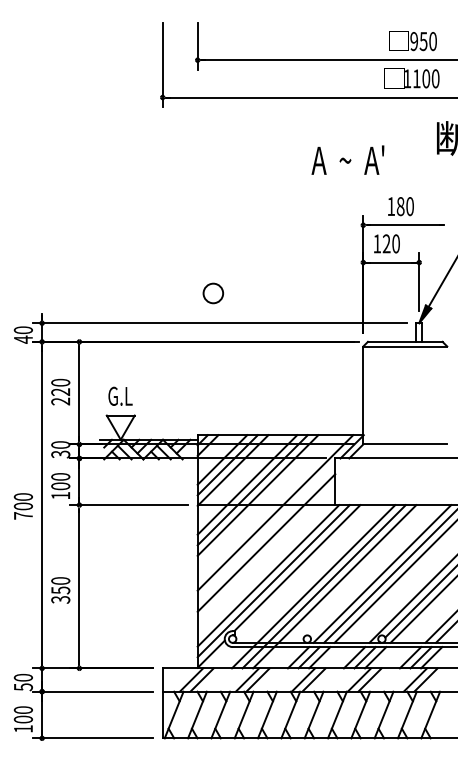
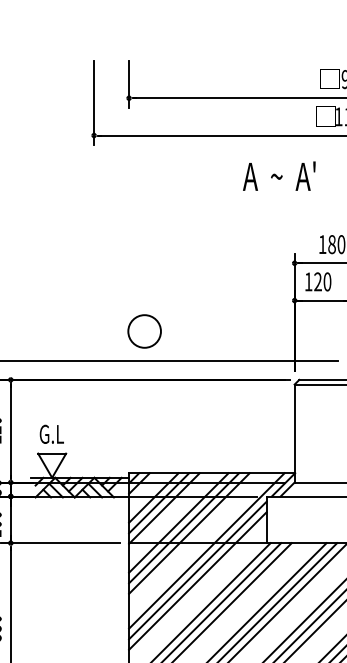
text: (347, 159) -> (278, 175), moved
circle: (213, 293) -> (144, 331), size x1.67
line: (266, 532) -> (197, 570), added

